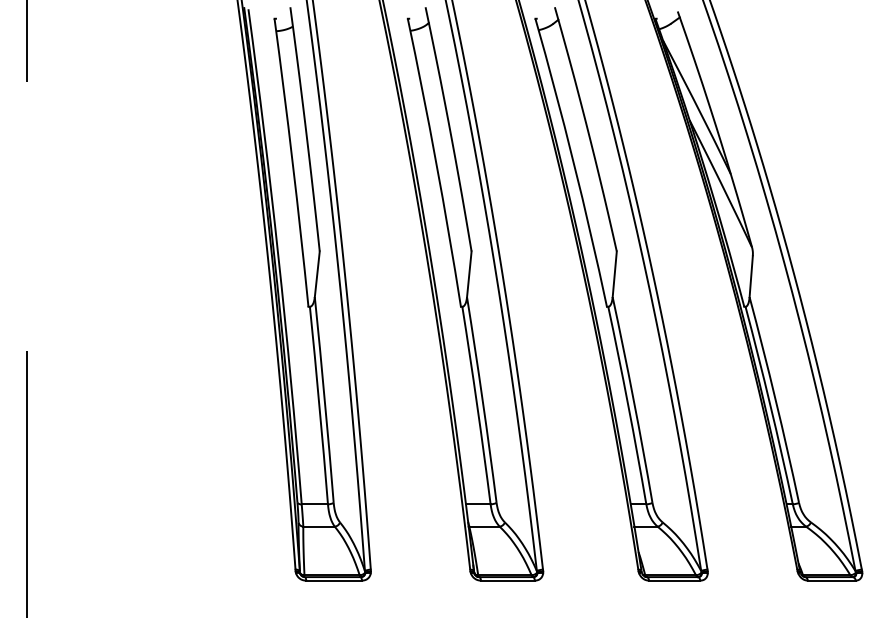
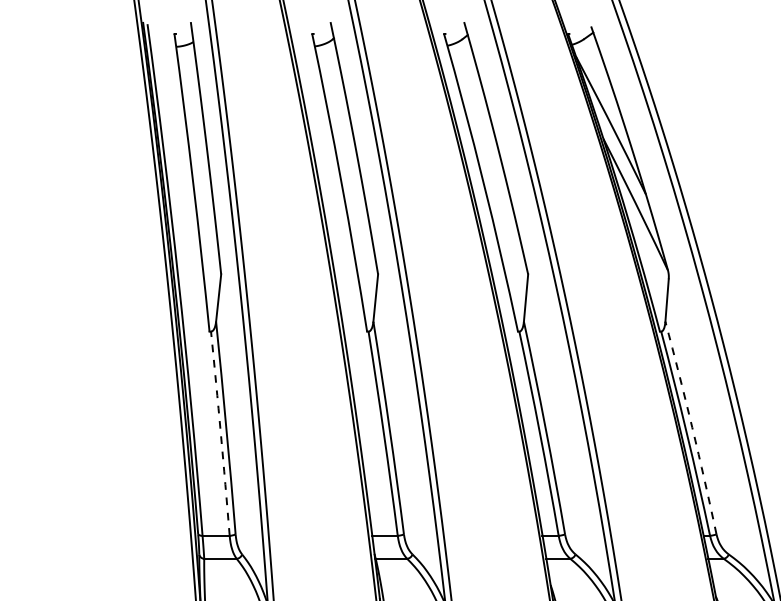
arc: (775, 399) -> (692, 427), solid -> dashed
arc: (319, 405) -> (220, 433), solid -> dashed

